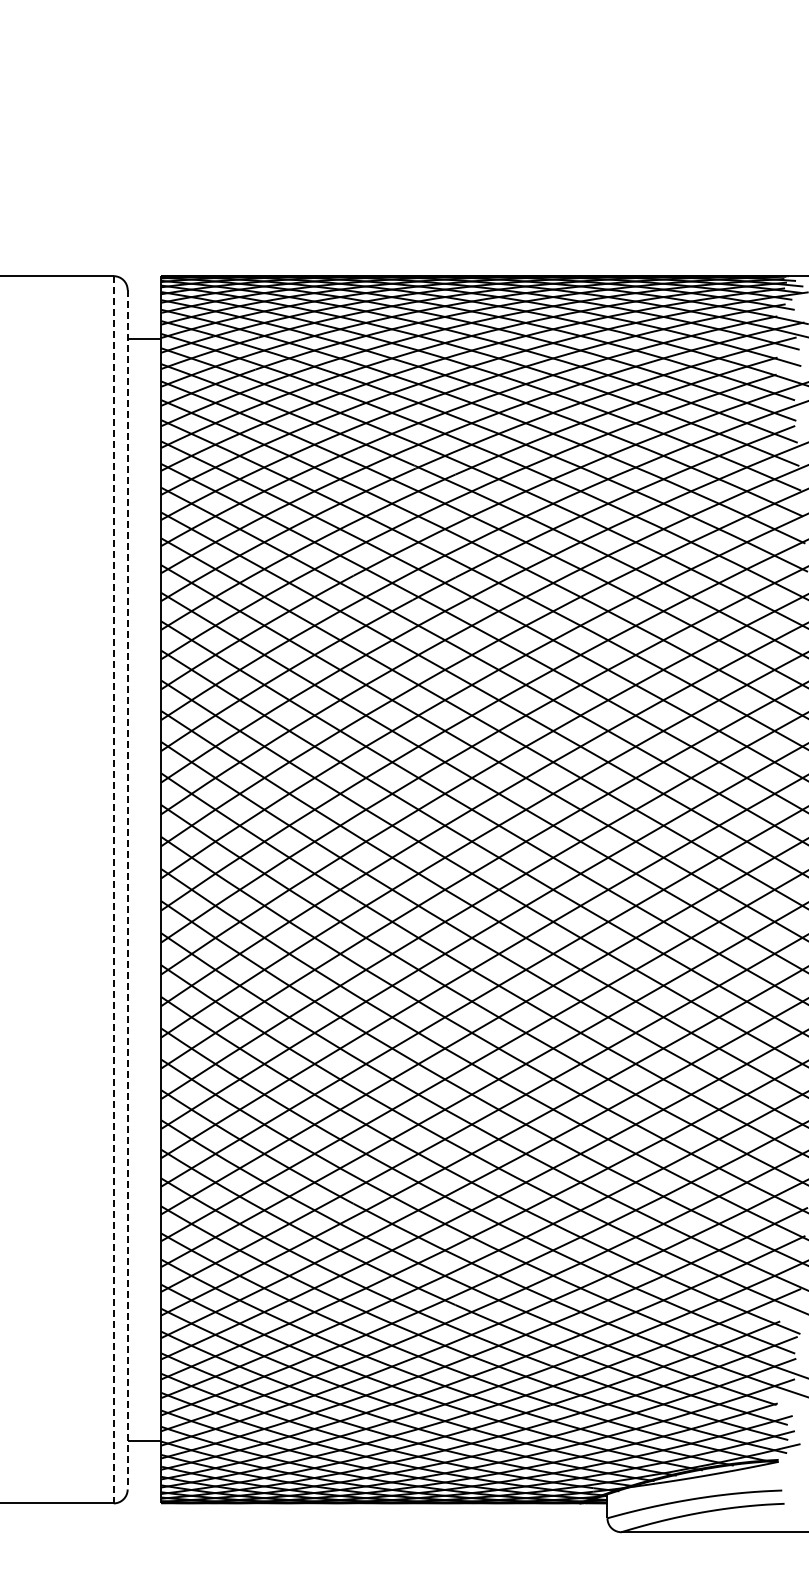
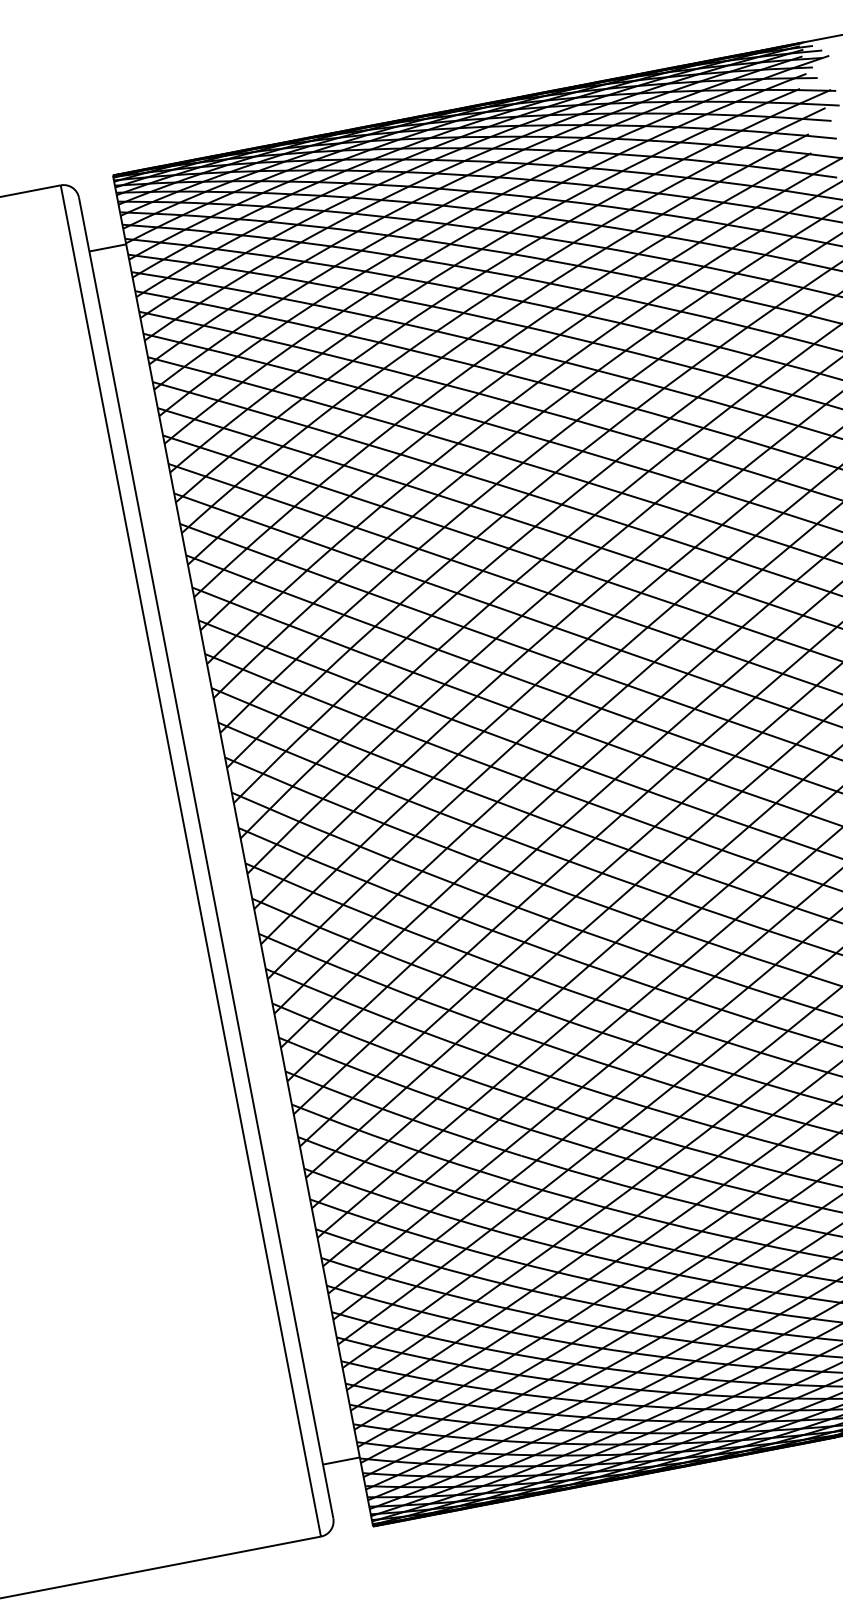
line: (113, 889) -> (190, 860), dashed -> solid
line: (127, 889) -> (205, 857), dashed -> solid

